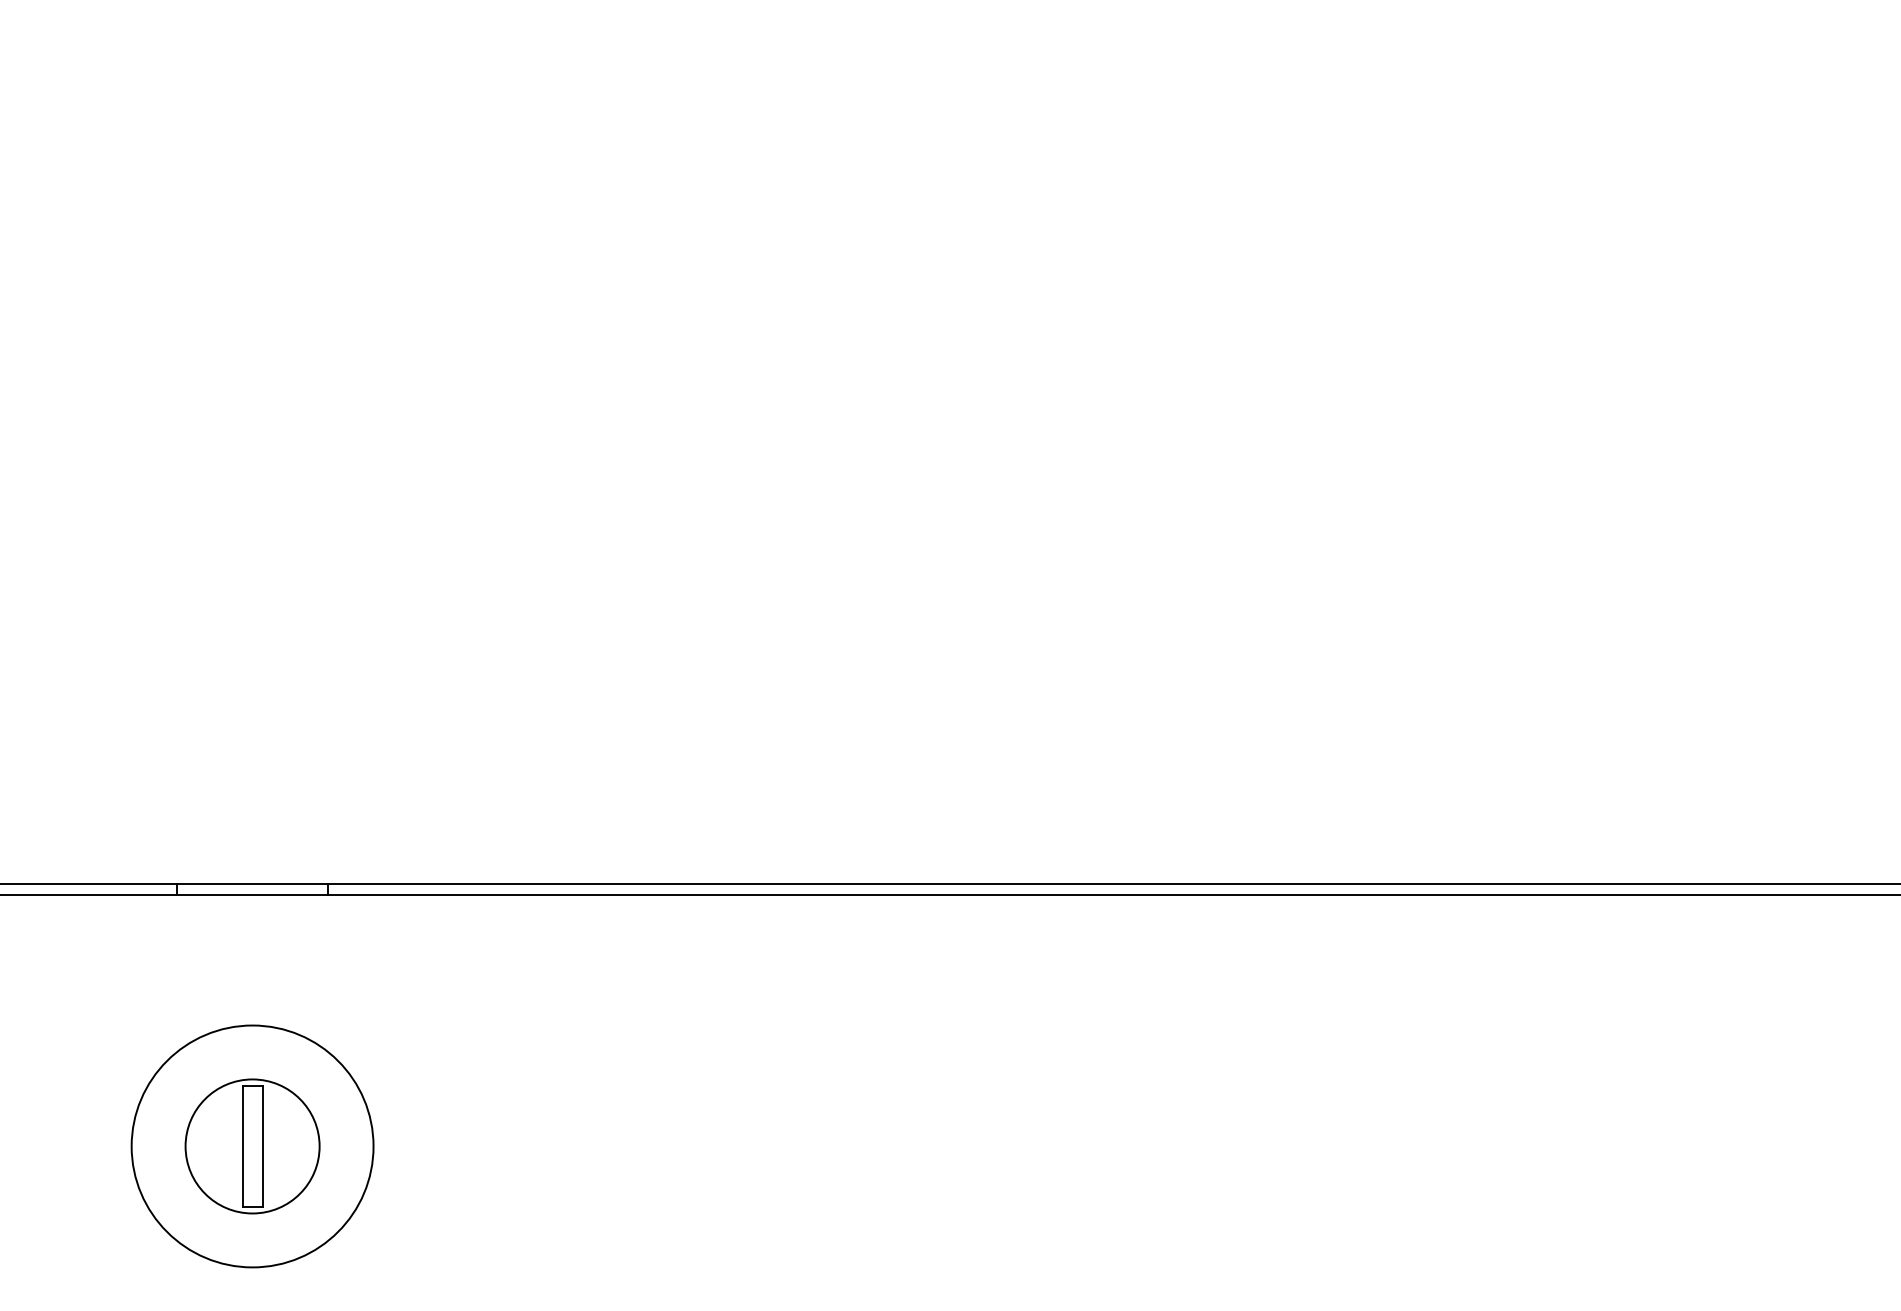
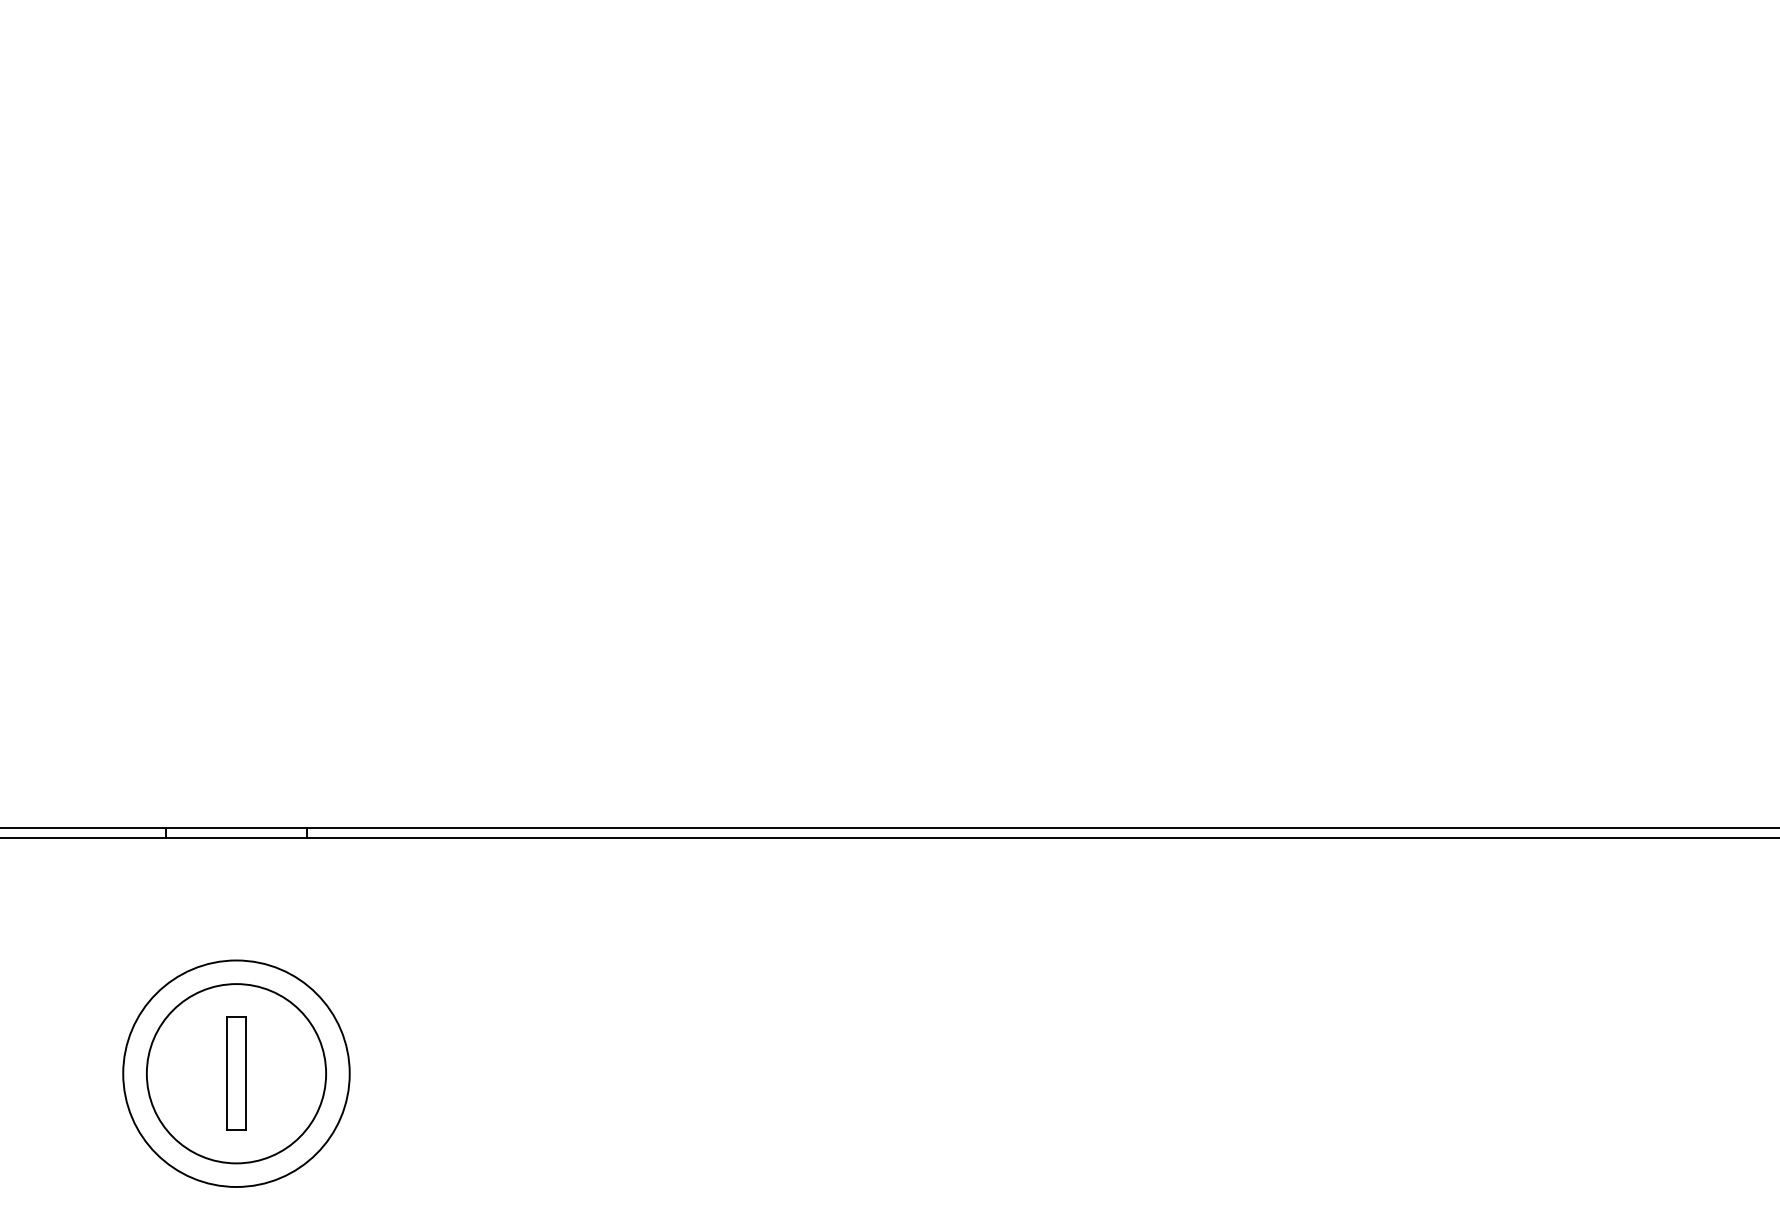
circle: (252, 1146) -> (236, 1073), size x1.43

